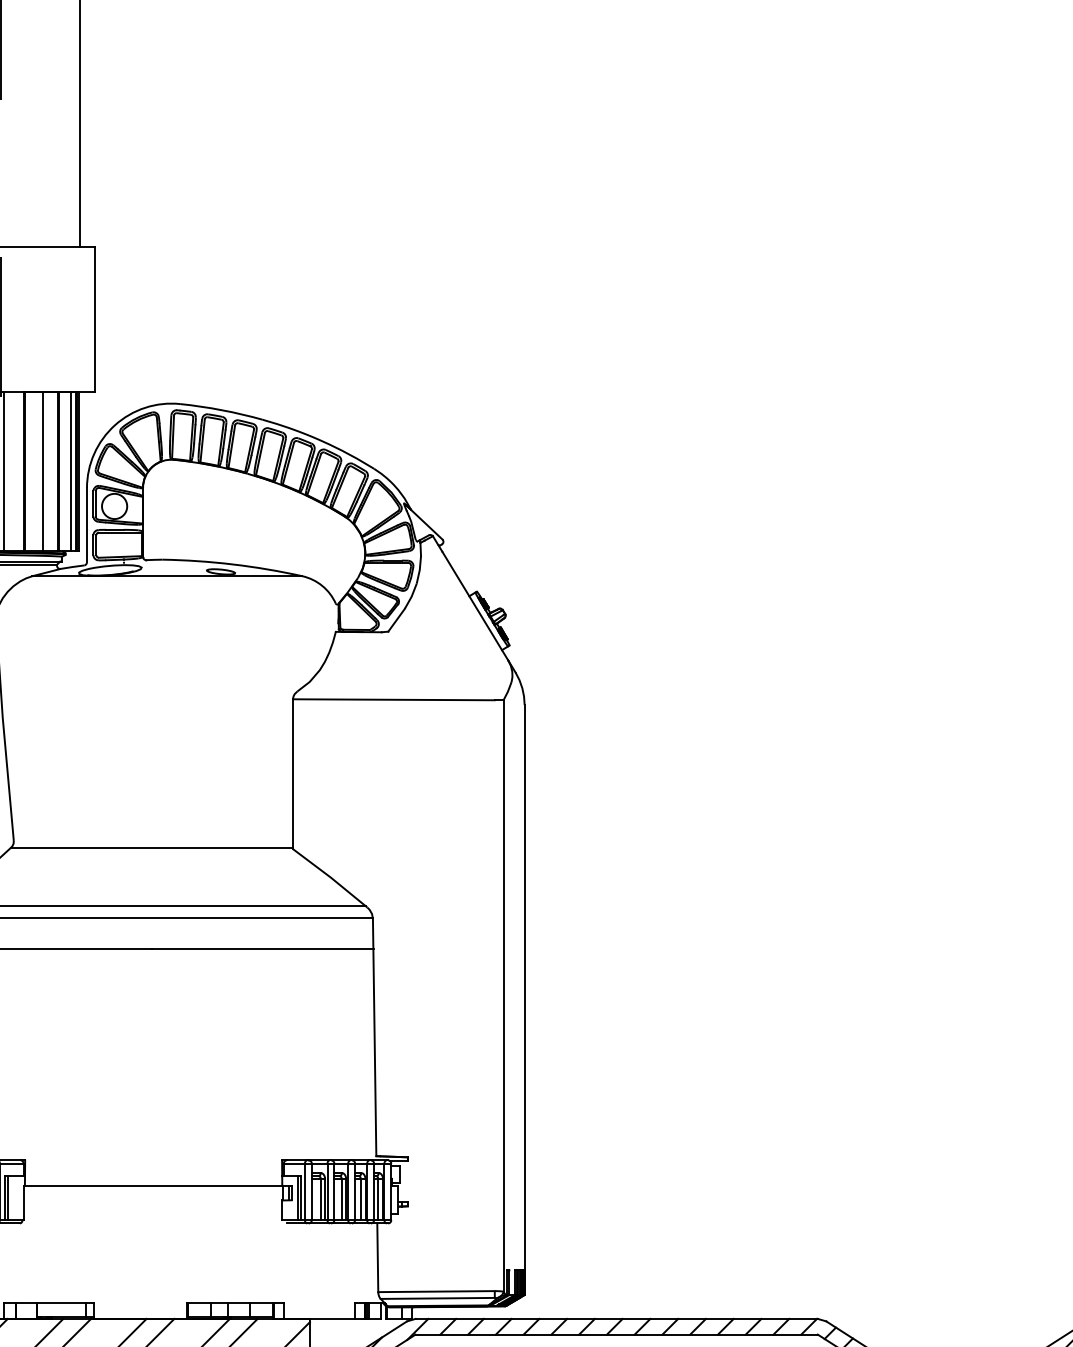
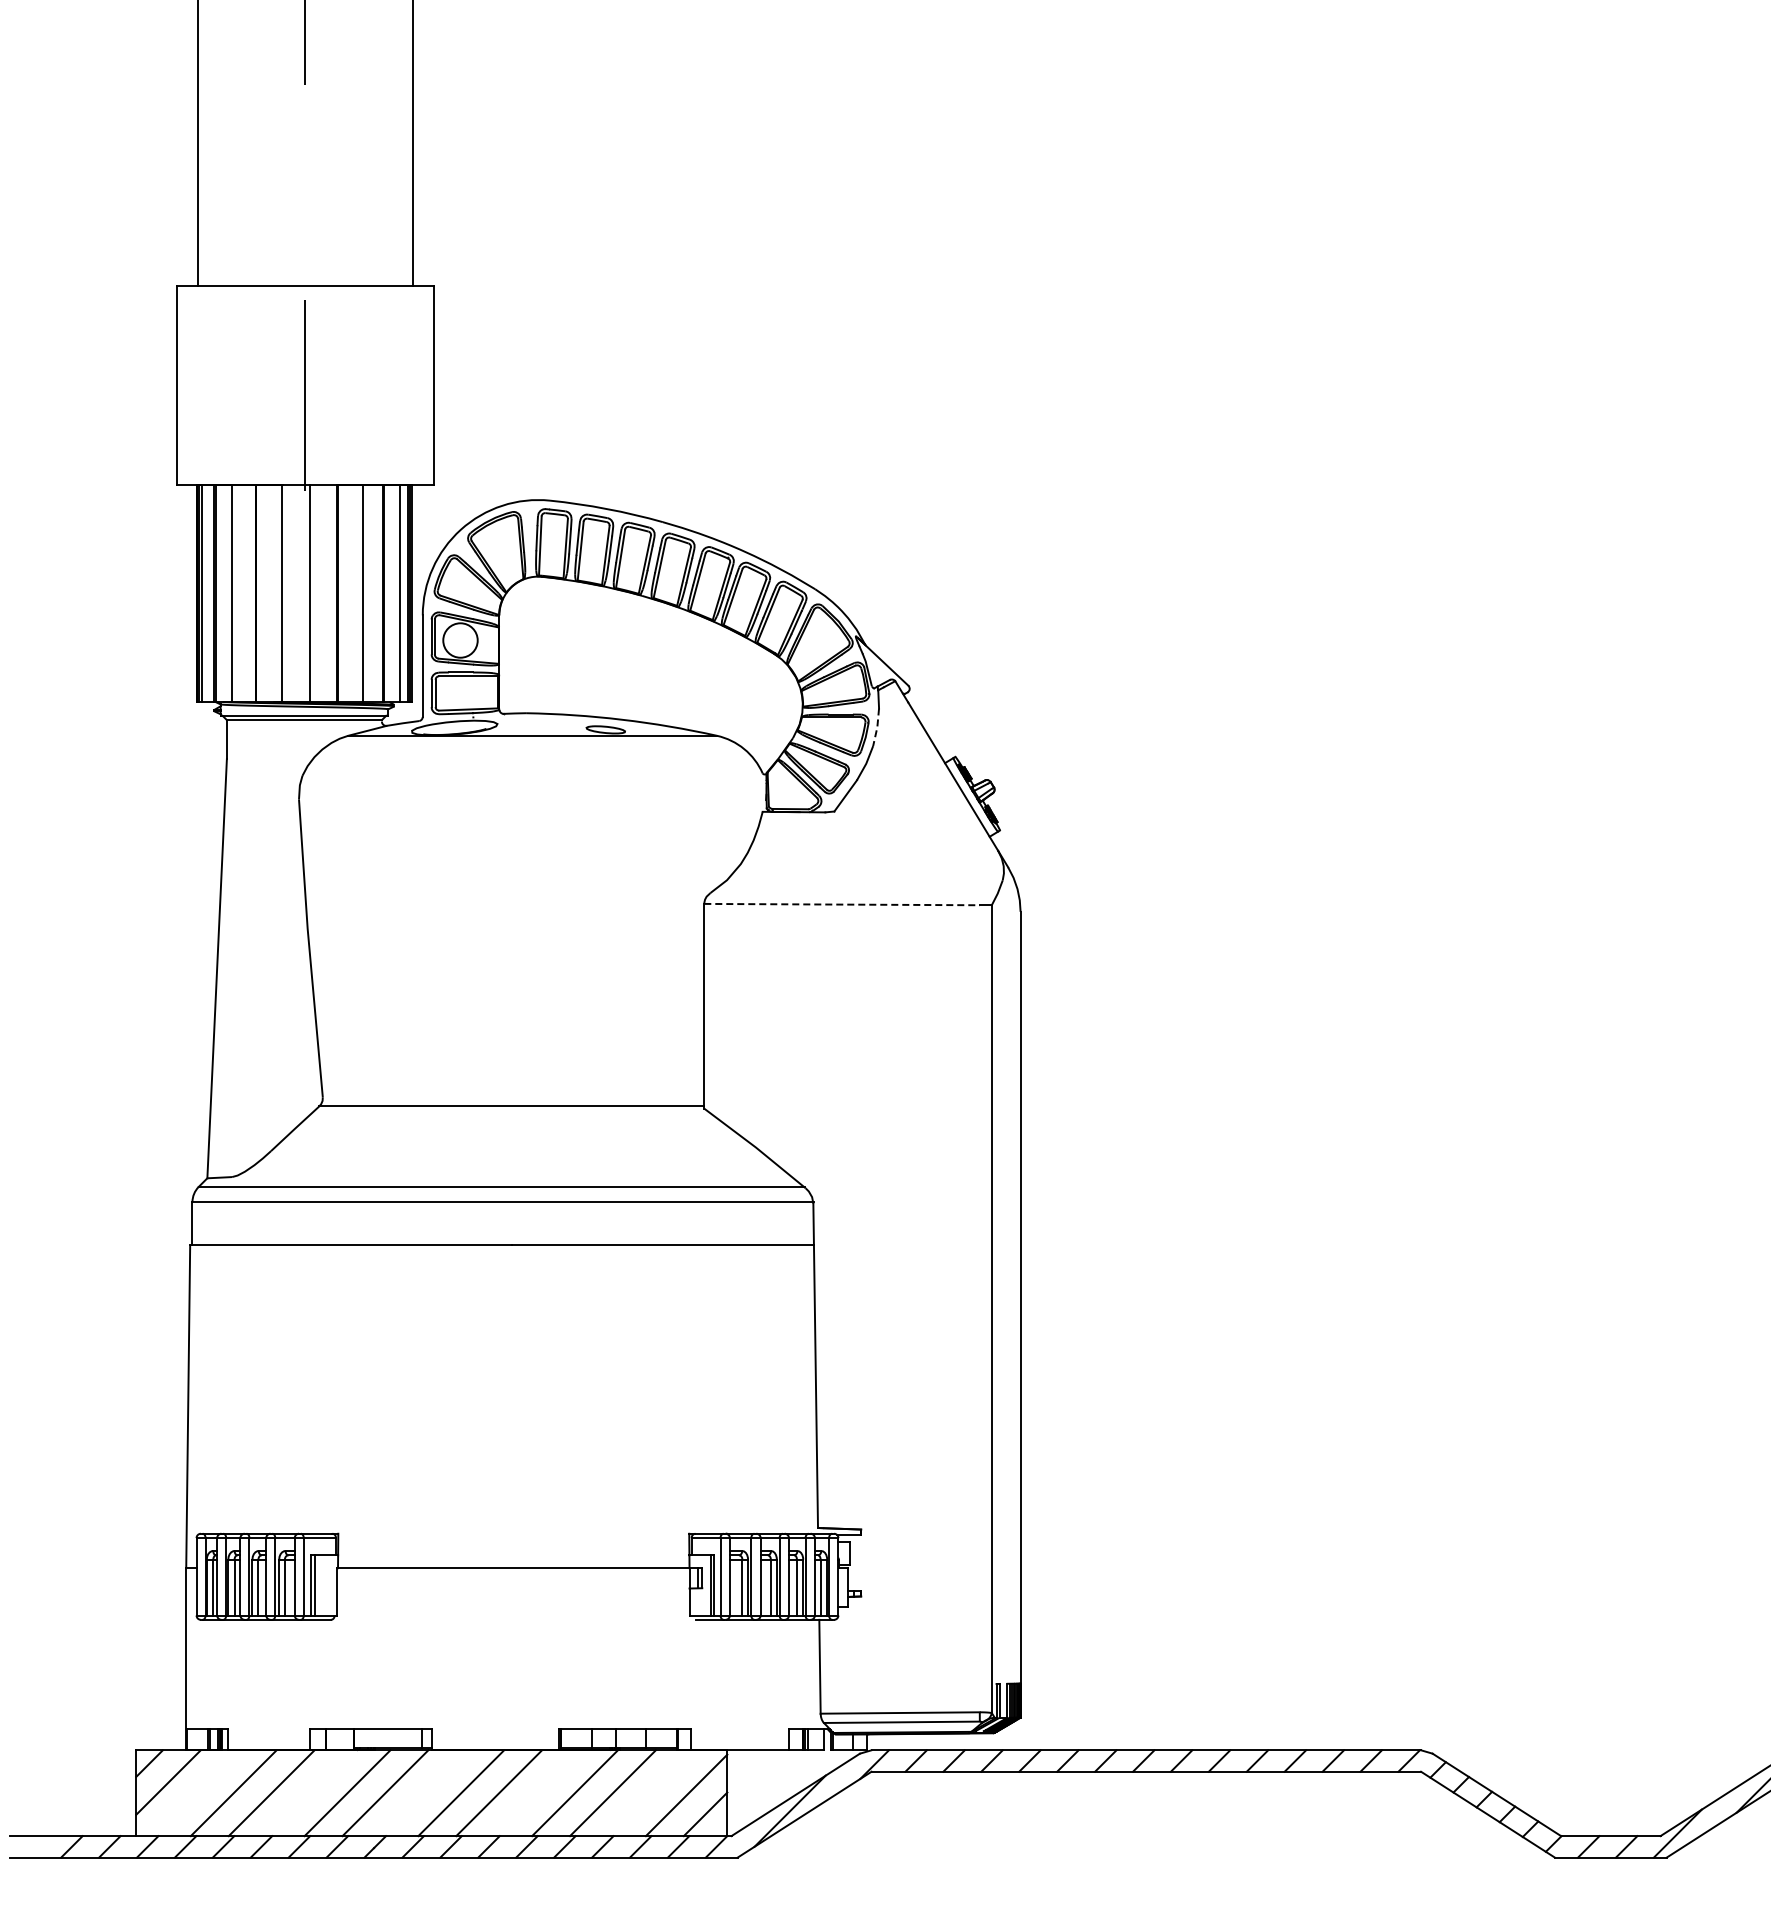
line: (419, 570) -> (877, 727), solid -> dashed
line: (394, 699) -> (842, 904), solid -> dashed

